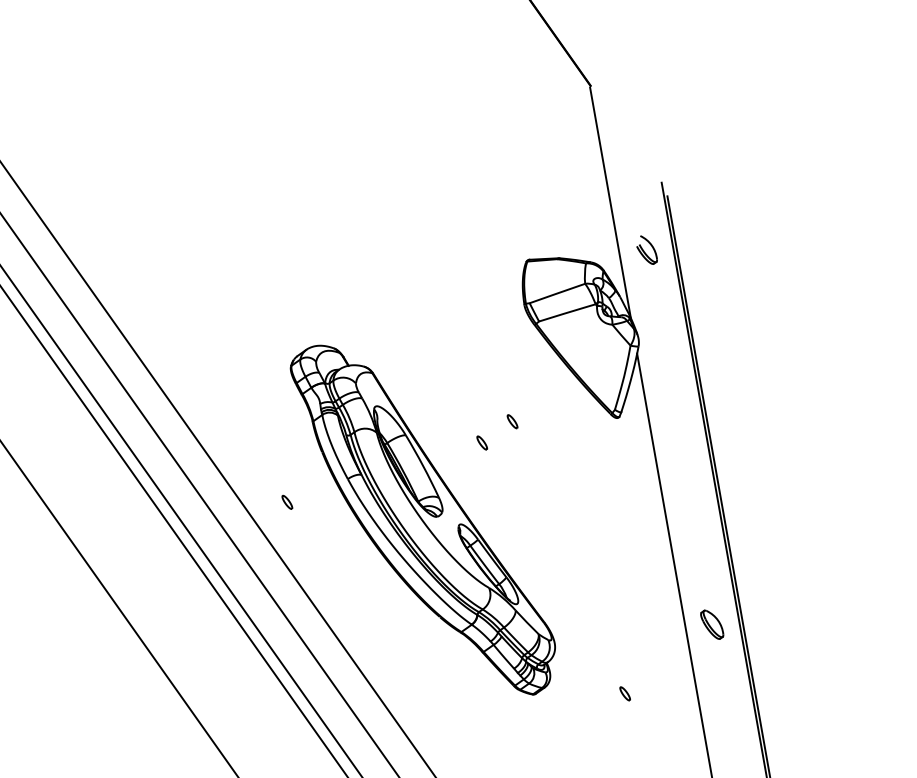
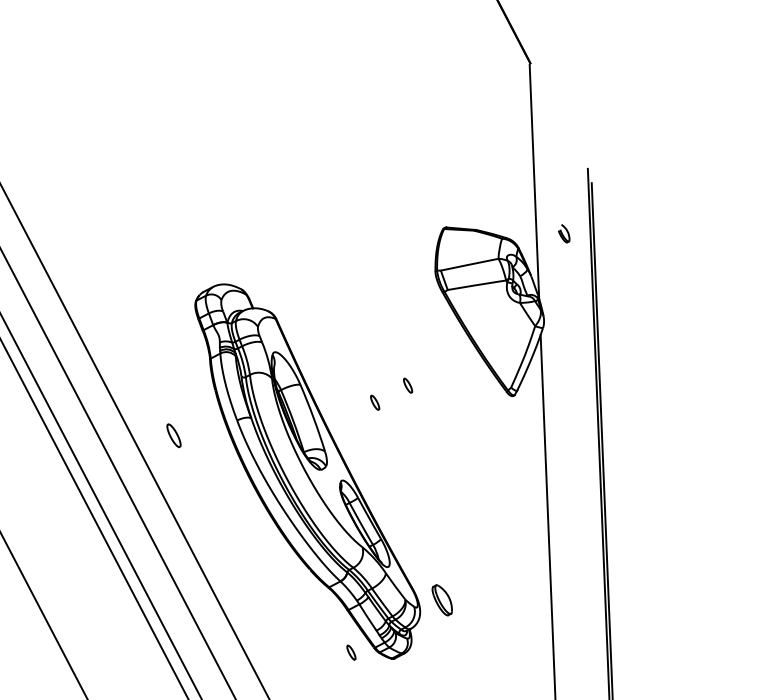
part: (646, 249) -> (563, 233), size x0.6
part: (287, 501) -> (174, 434), size x1.6
part: (712, 624) -> (442, 600), moved
part: (624, 693) -> (350, 652), moved

